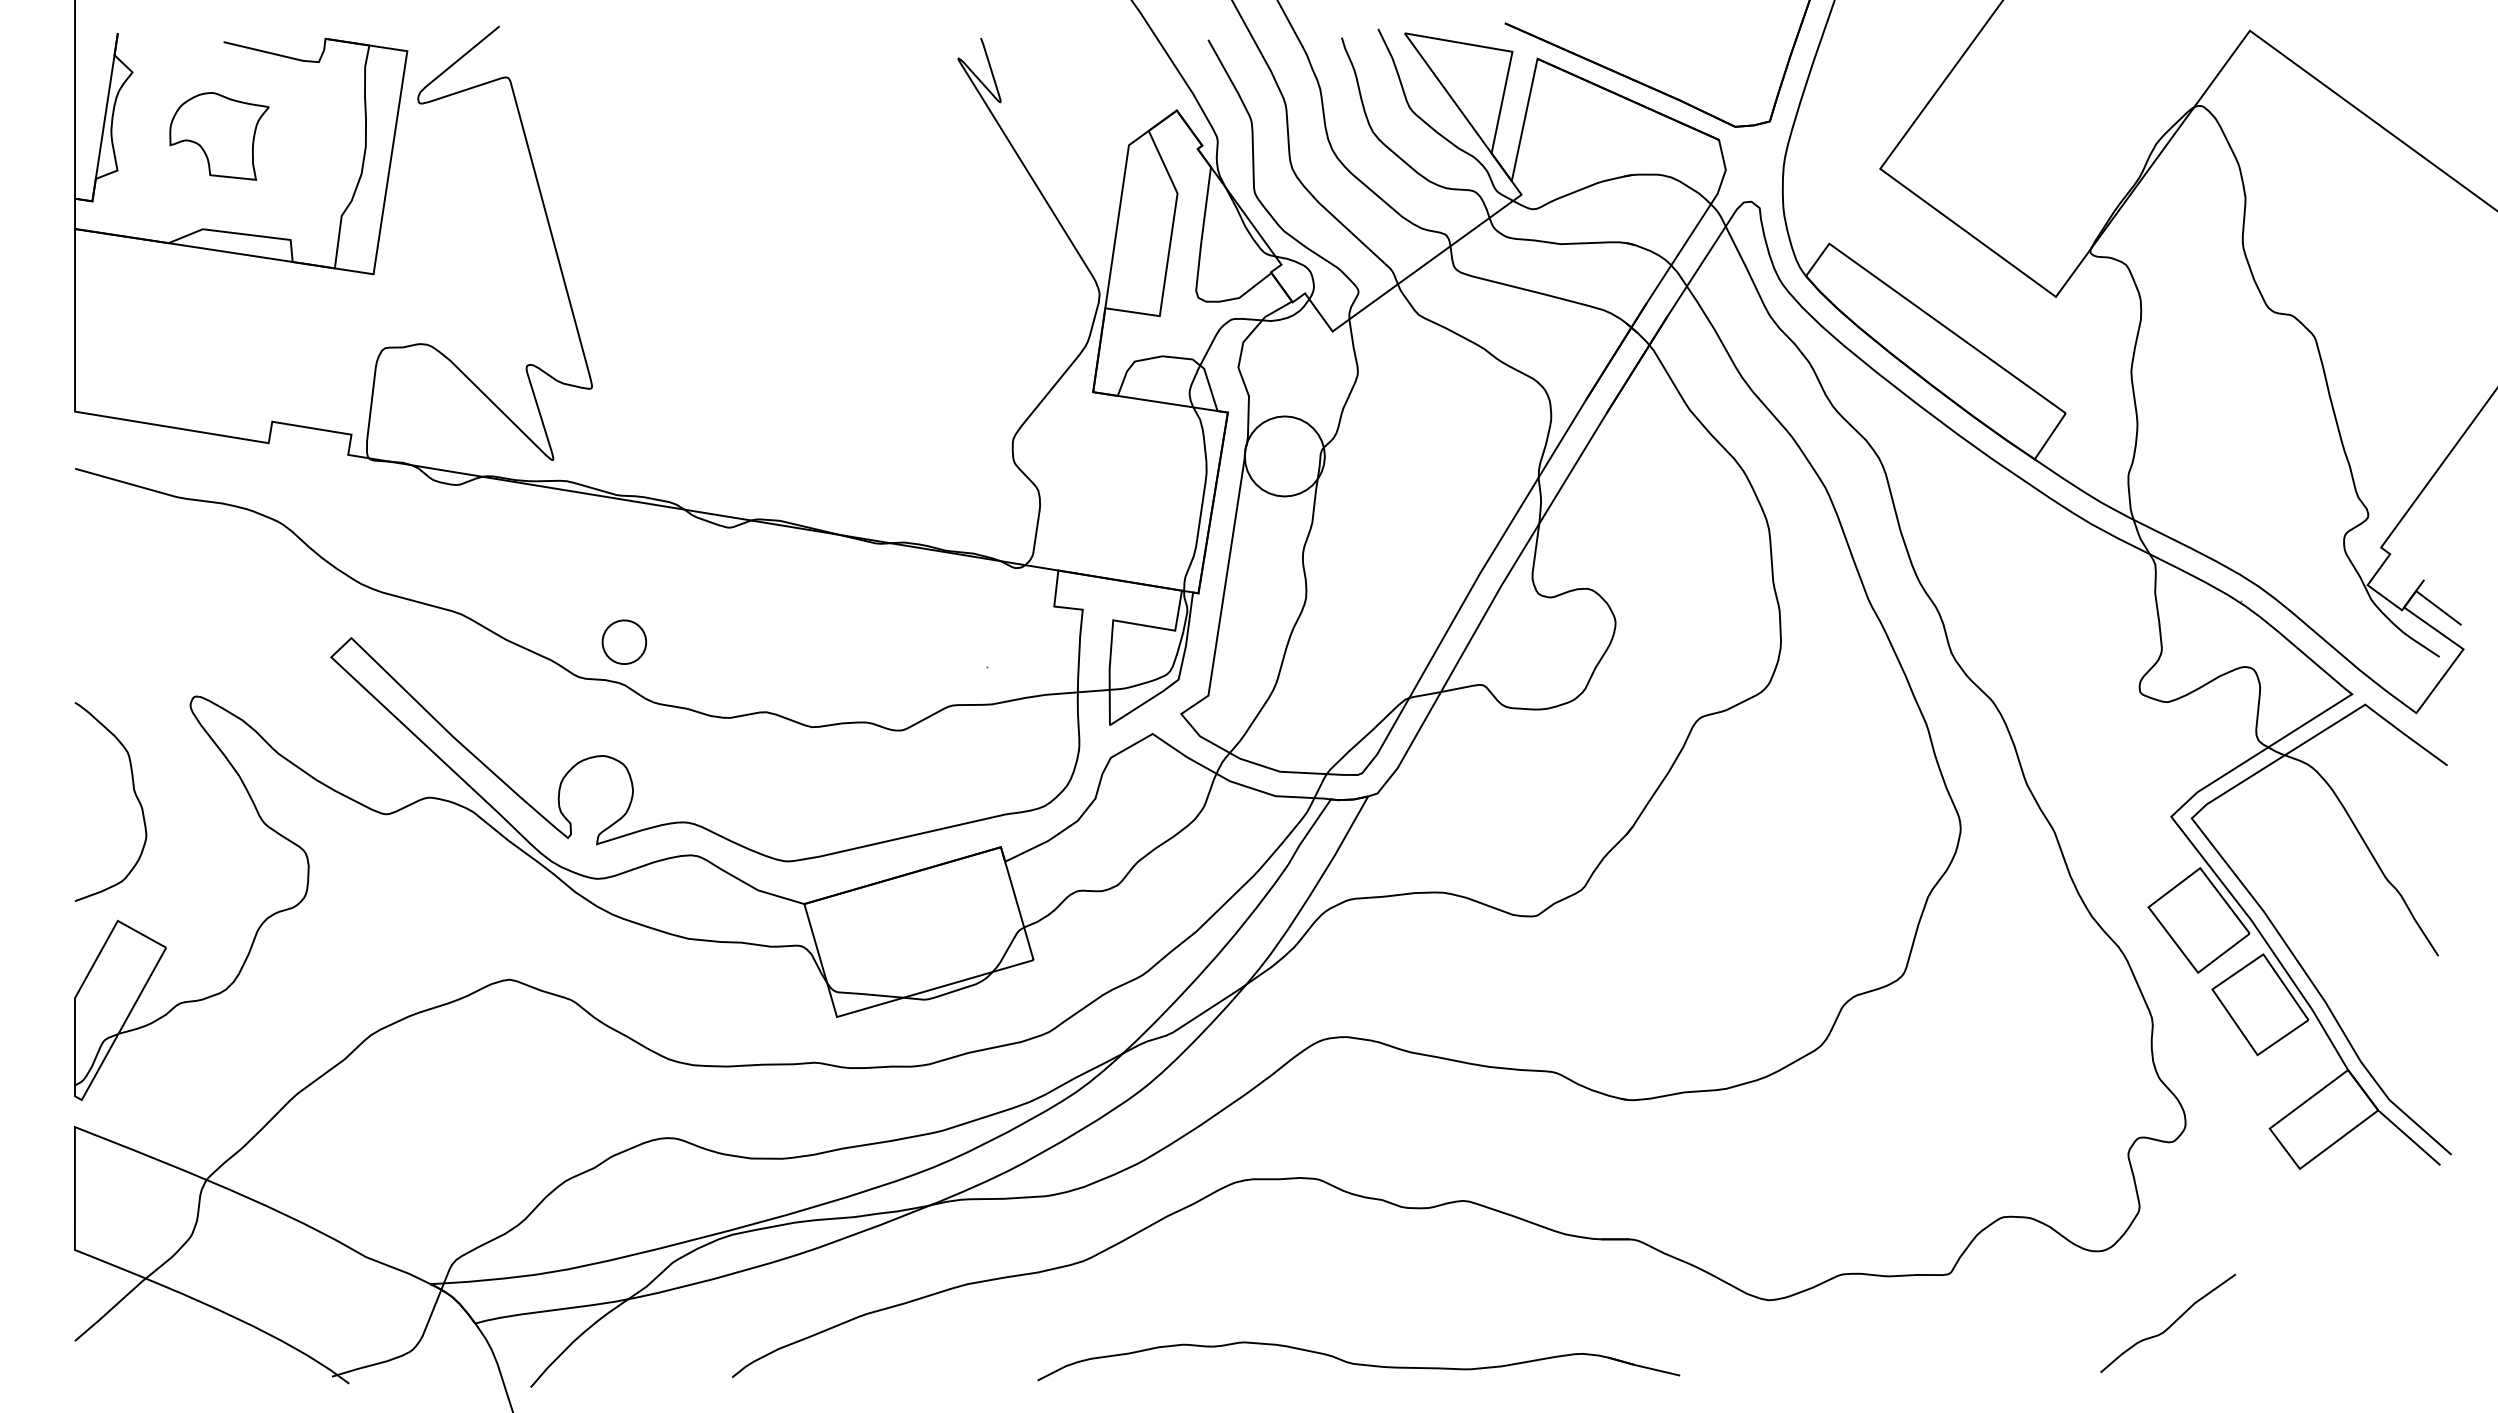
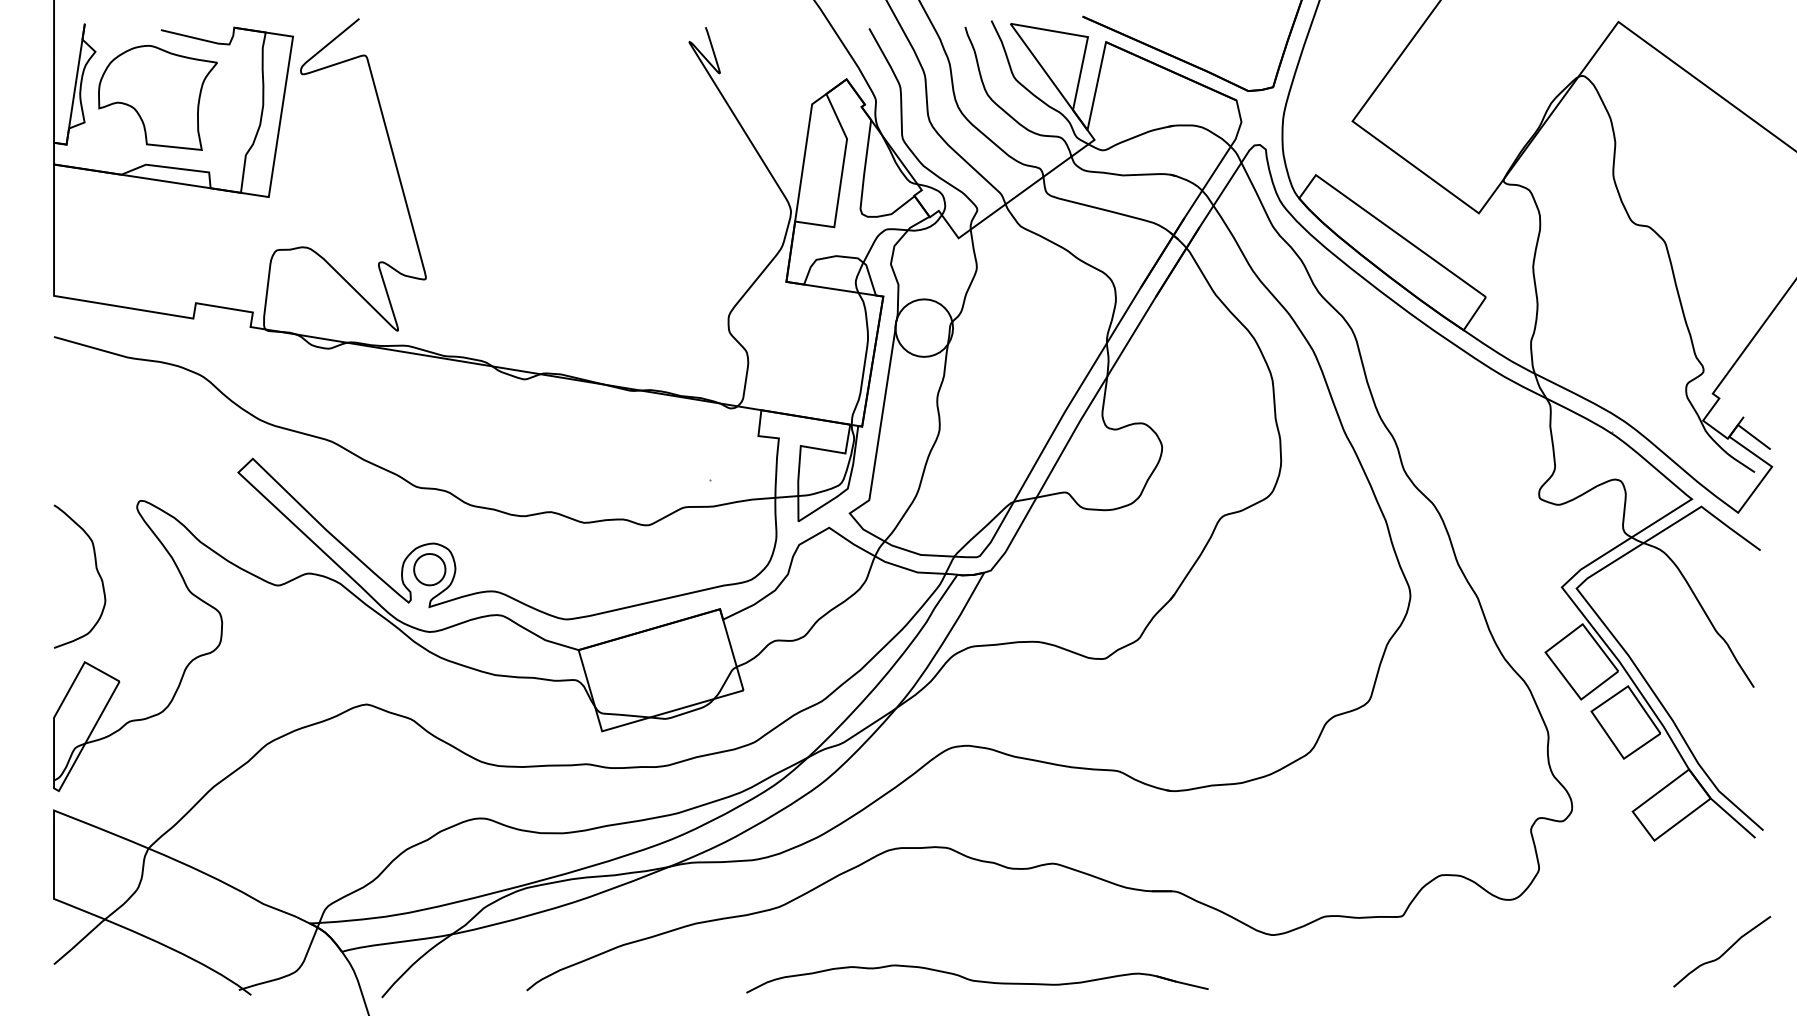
part: (219, 136) -> (157, 97), size x1.67
part: (624, 641) -> (429, 569), moved
curve: (2170, 1324) -> (1723, 952), moved

